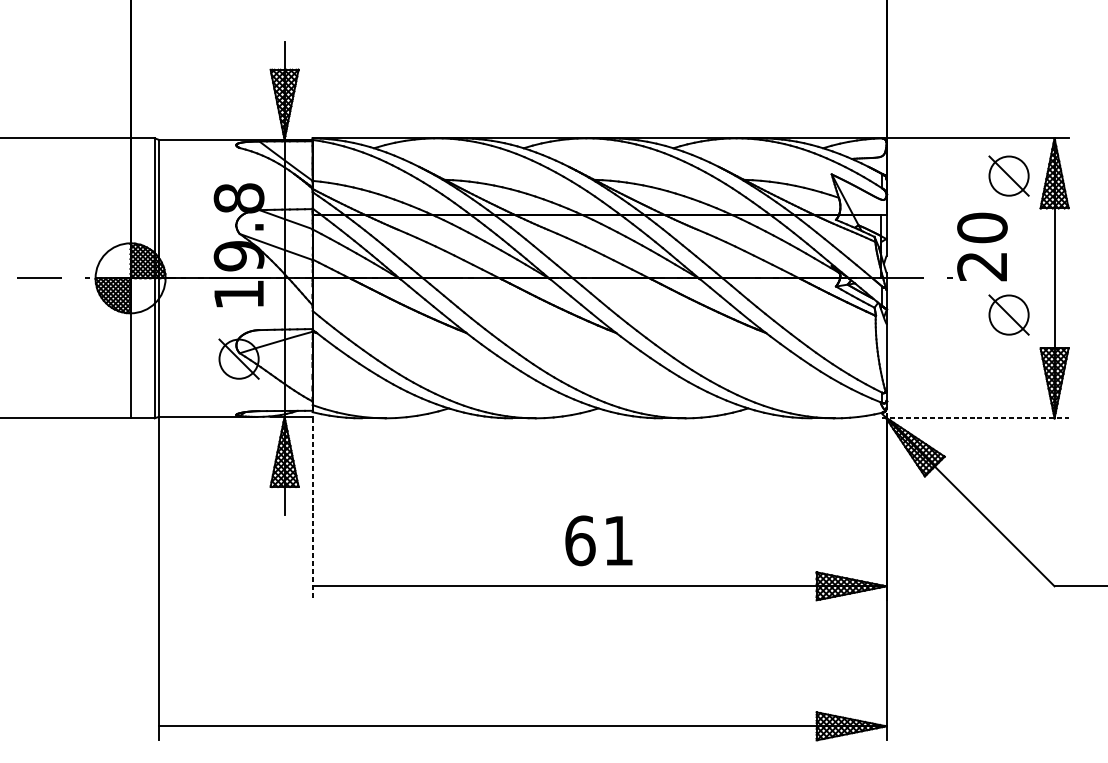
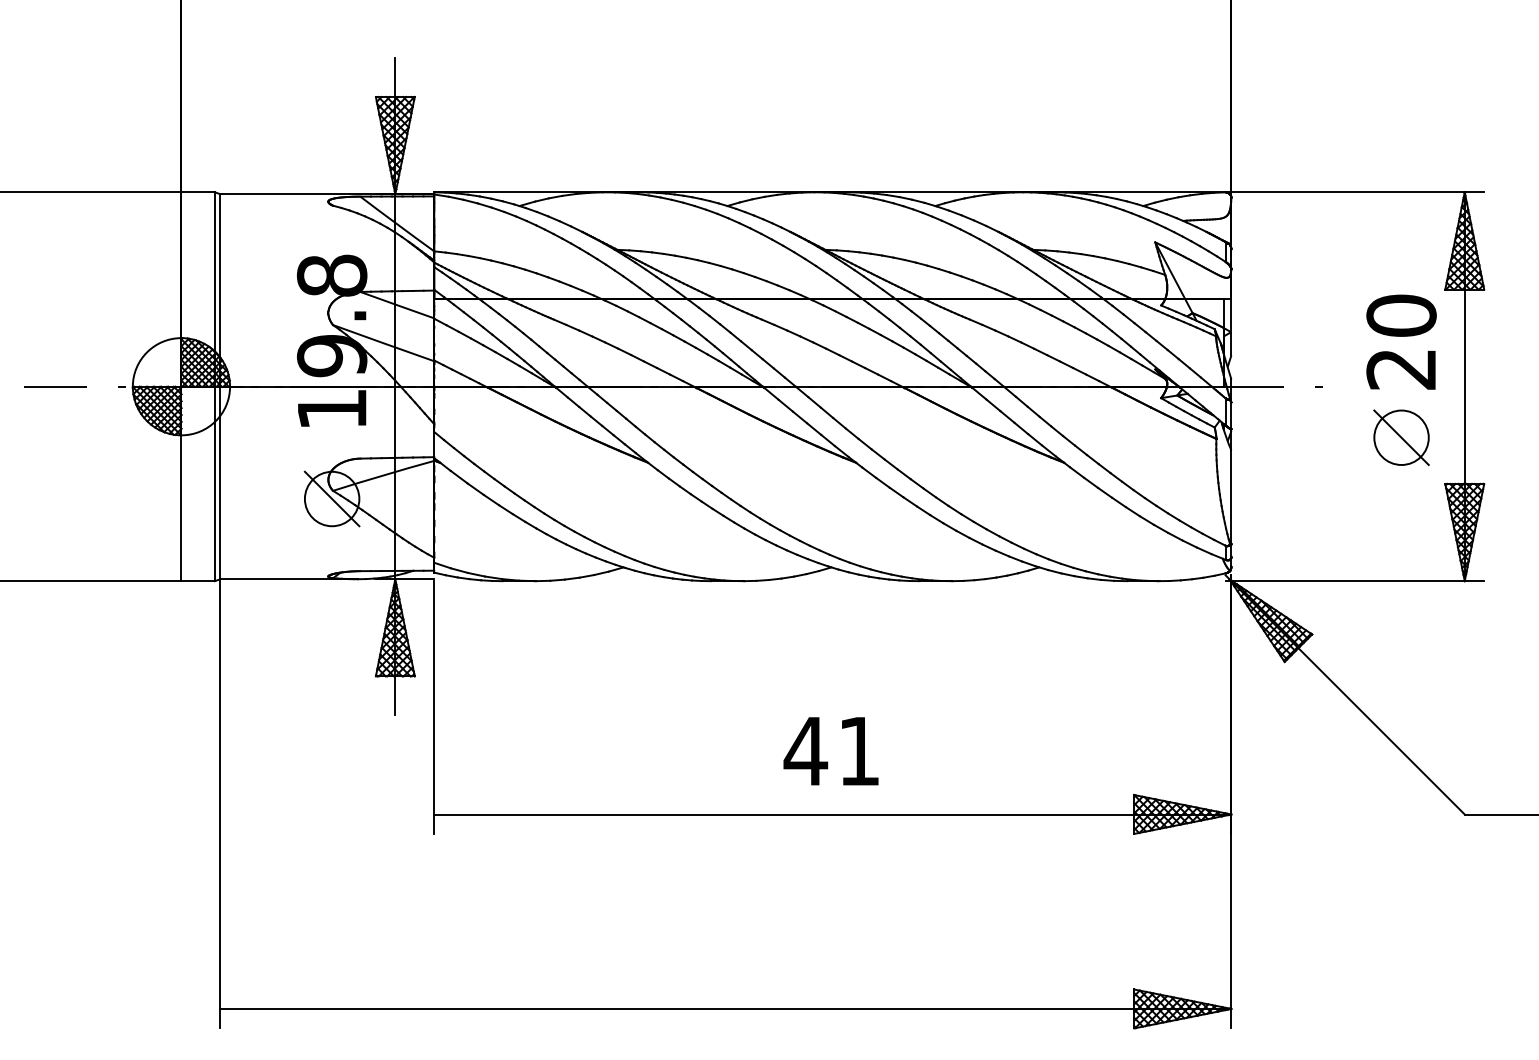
part: (1009, 175) -> (1401, 244), removed
text: (982, 246) -> (1401, 341), moved
line: (975, 418) -> (1355, 581), dashed -> solid
line: (312, 510) -> (434, 708), dashed -> solid
text: (579, 540) -> (805, 751), 61 -> 41

